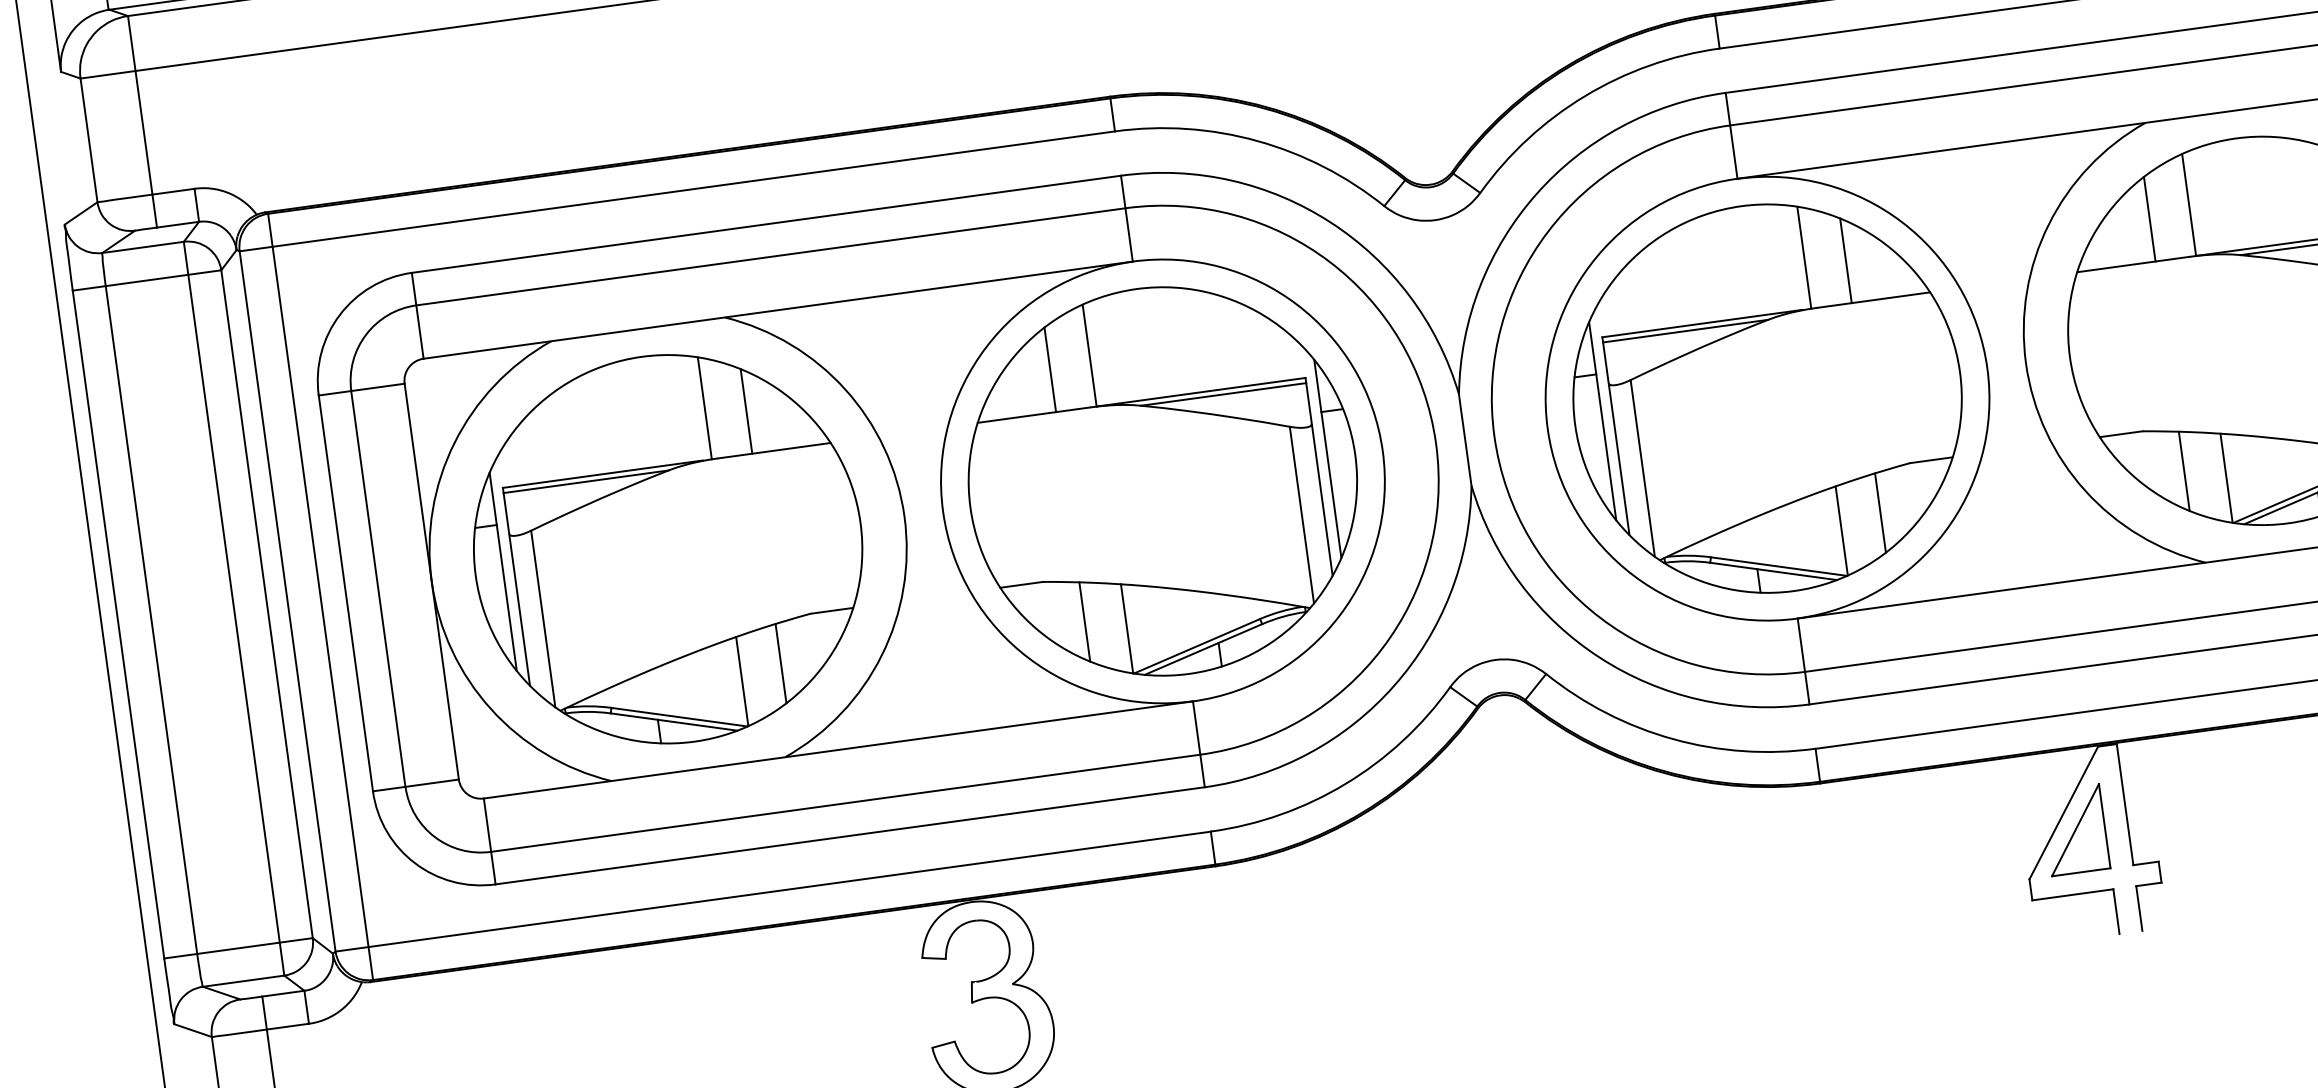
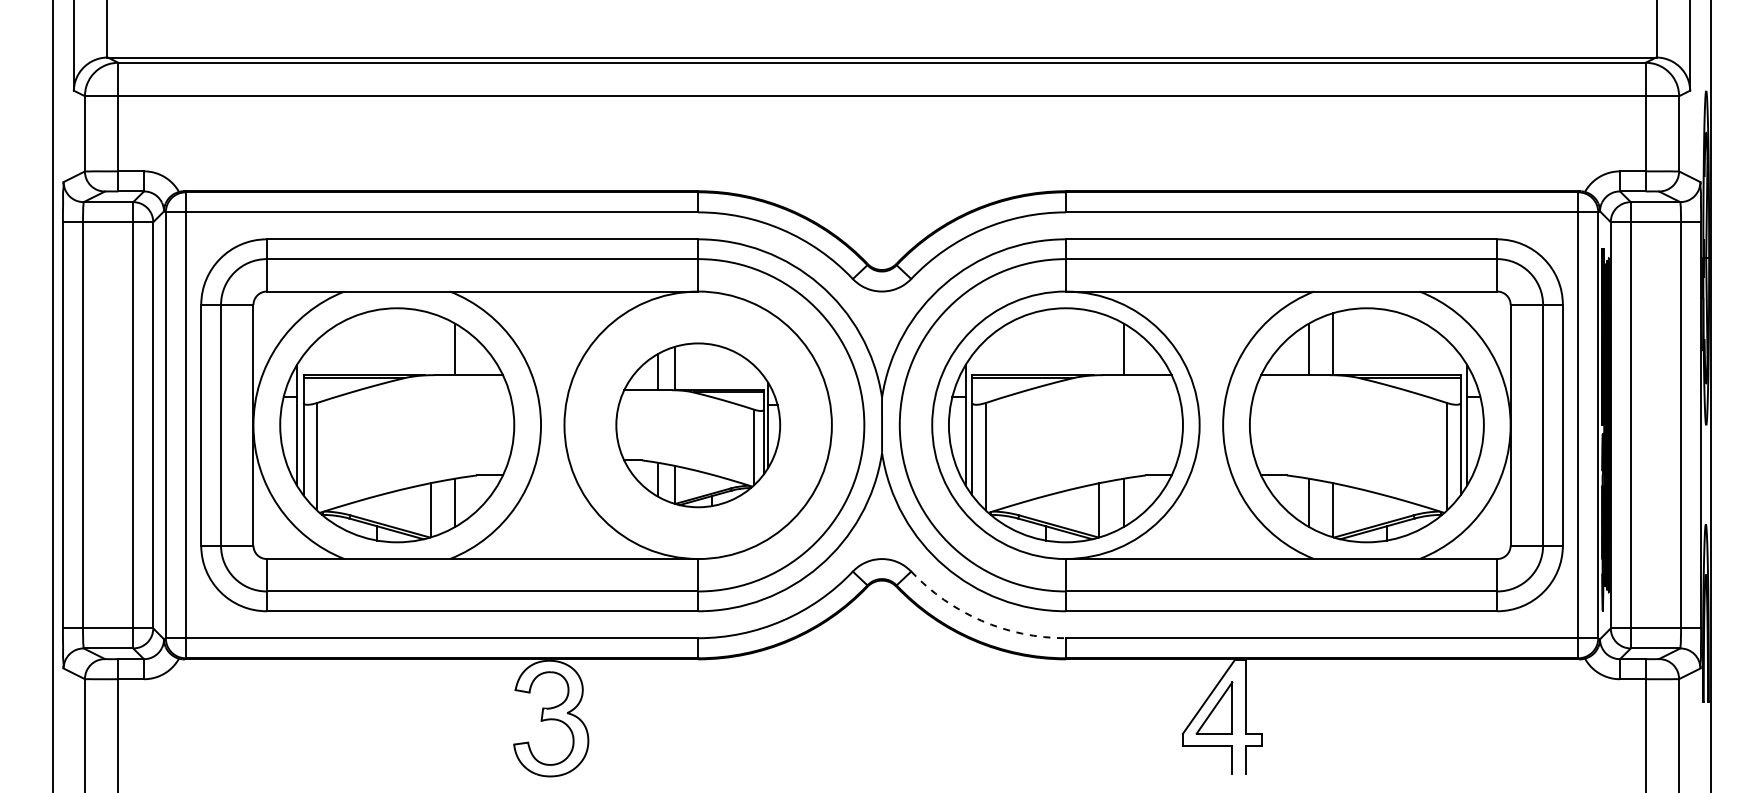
line: (1804, 258) -> (1099, 344), removed
line: (704, 408) -> (430, 344), removed
part: (1163, 481) -> (698, 425), size x0.7
arc: (1672, 738) -> (981, 620), solid -> dashed

